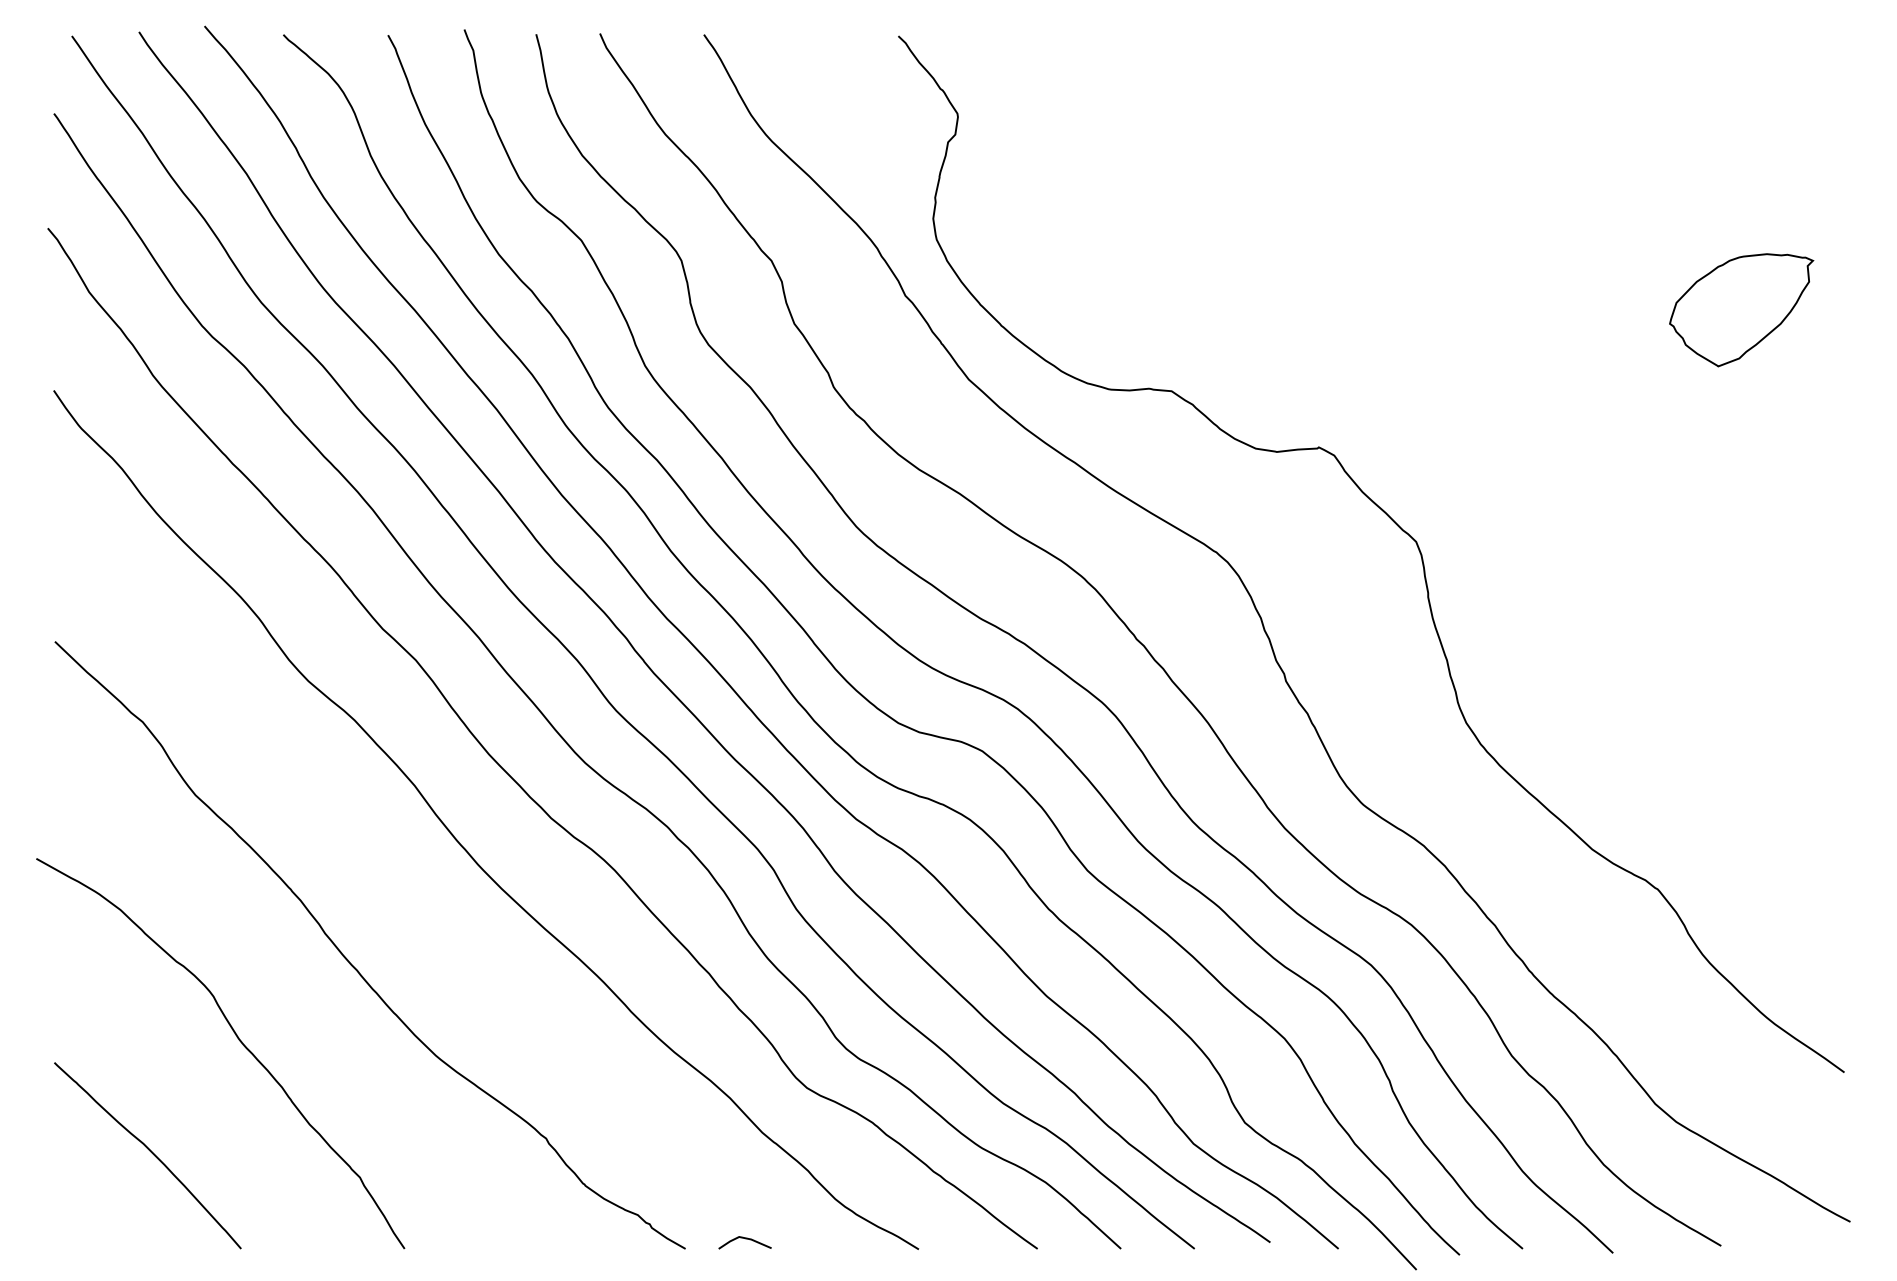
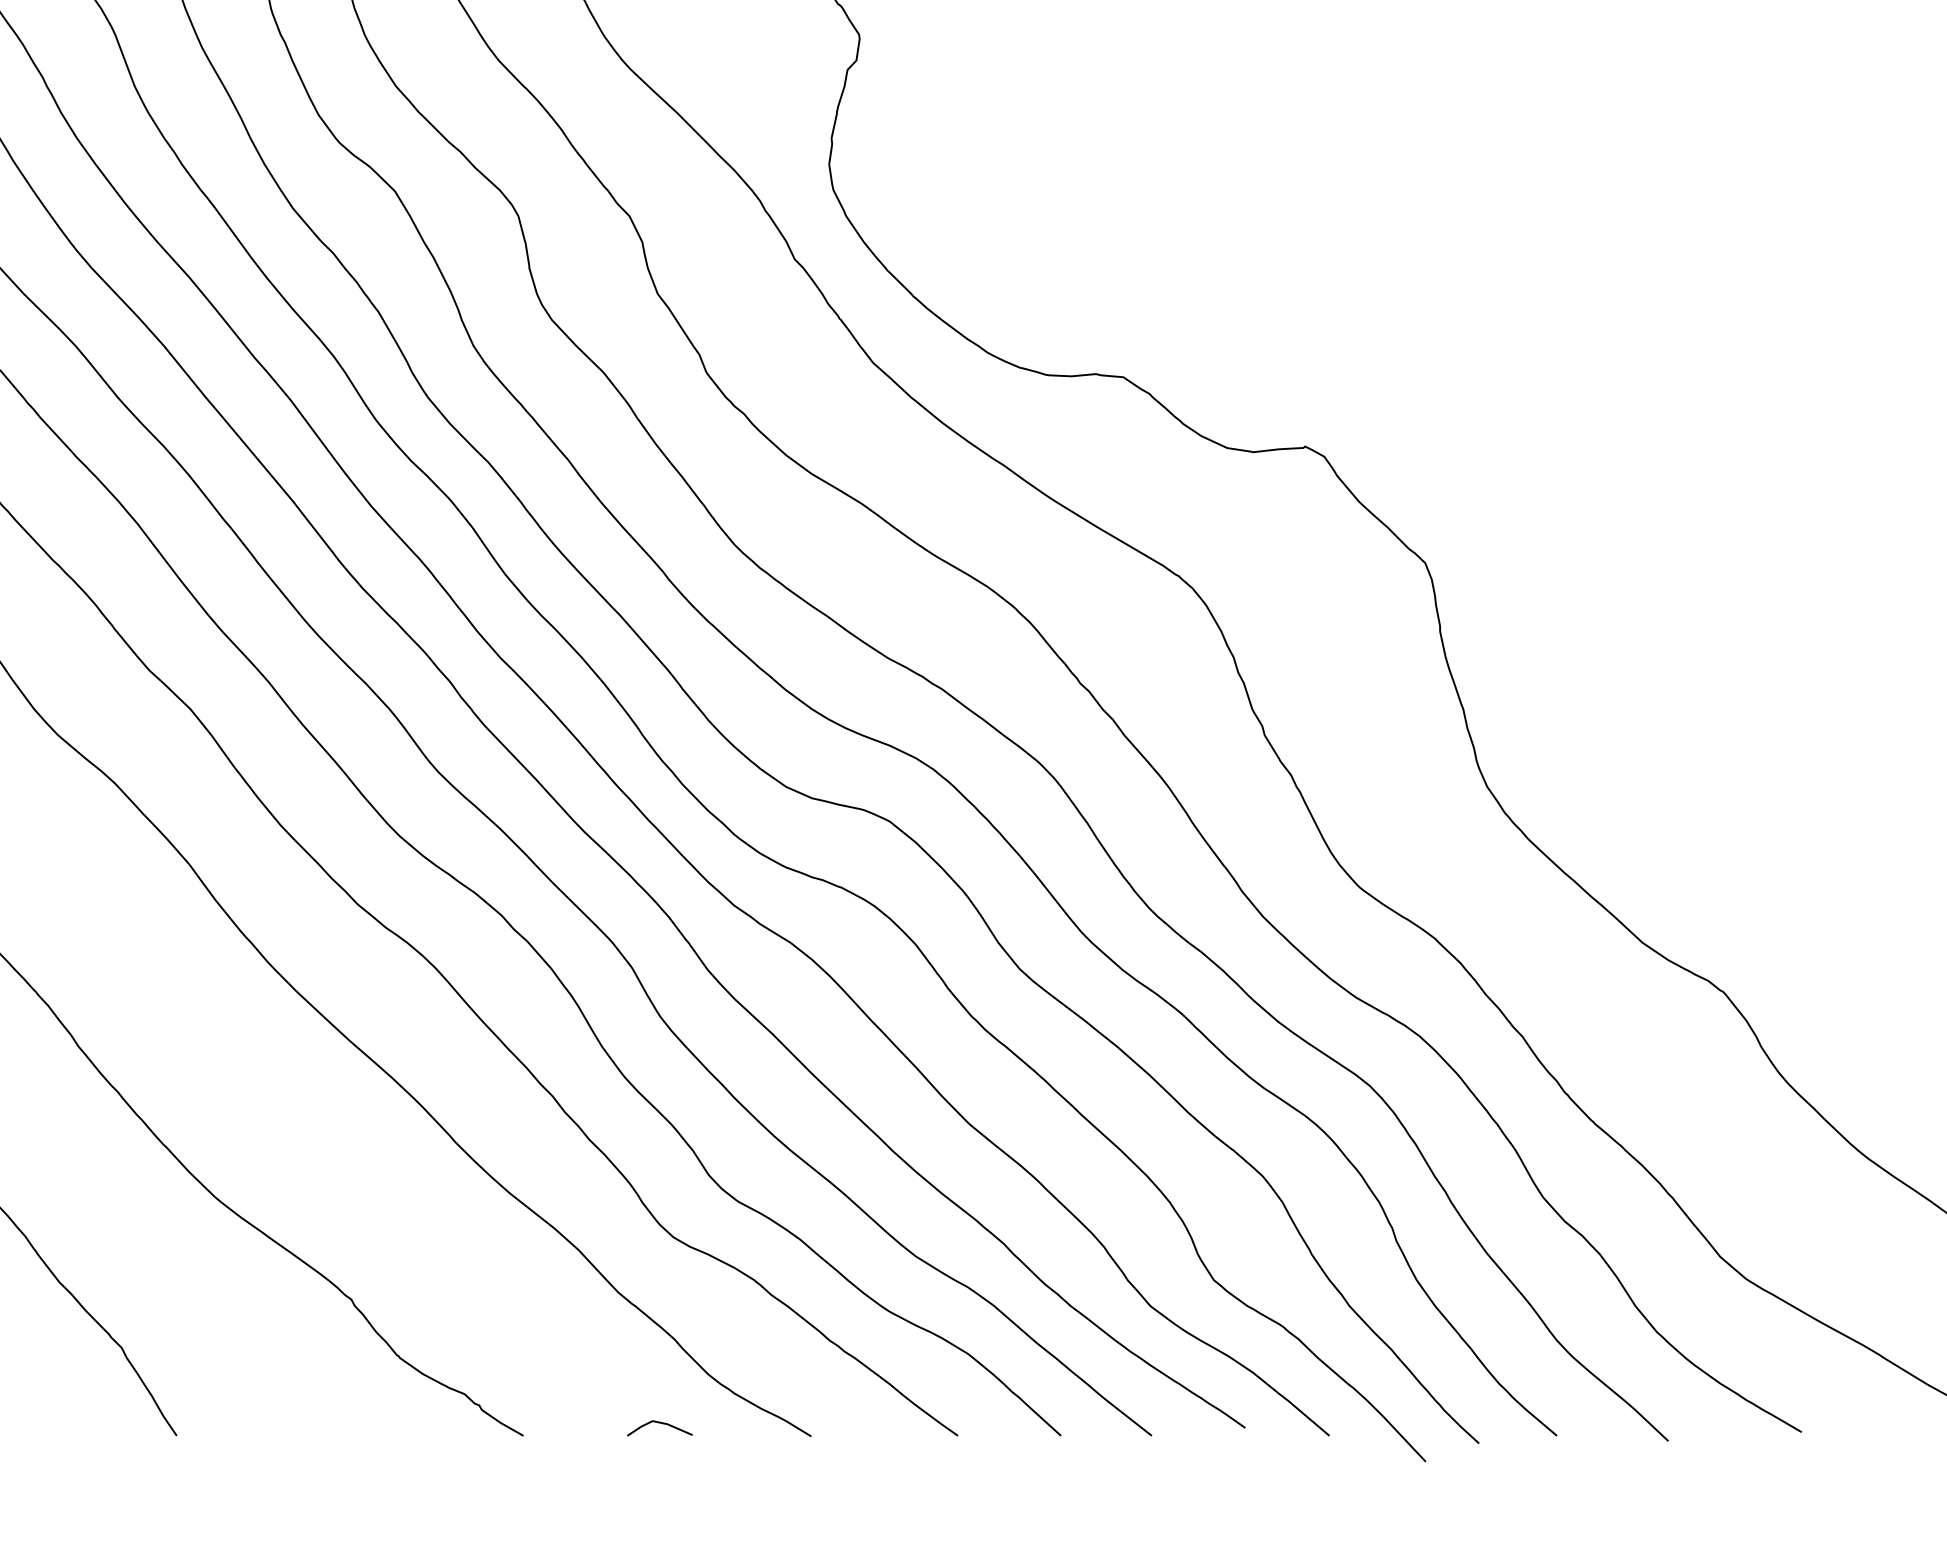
part: (1741, 310) -> (1826, 277), removed
line: (745, 1239) -> (660, 1424), moved

